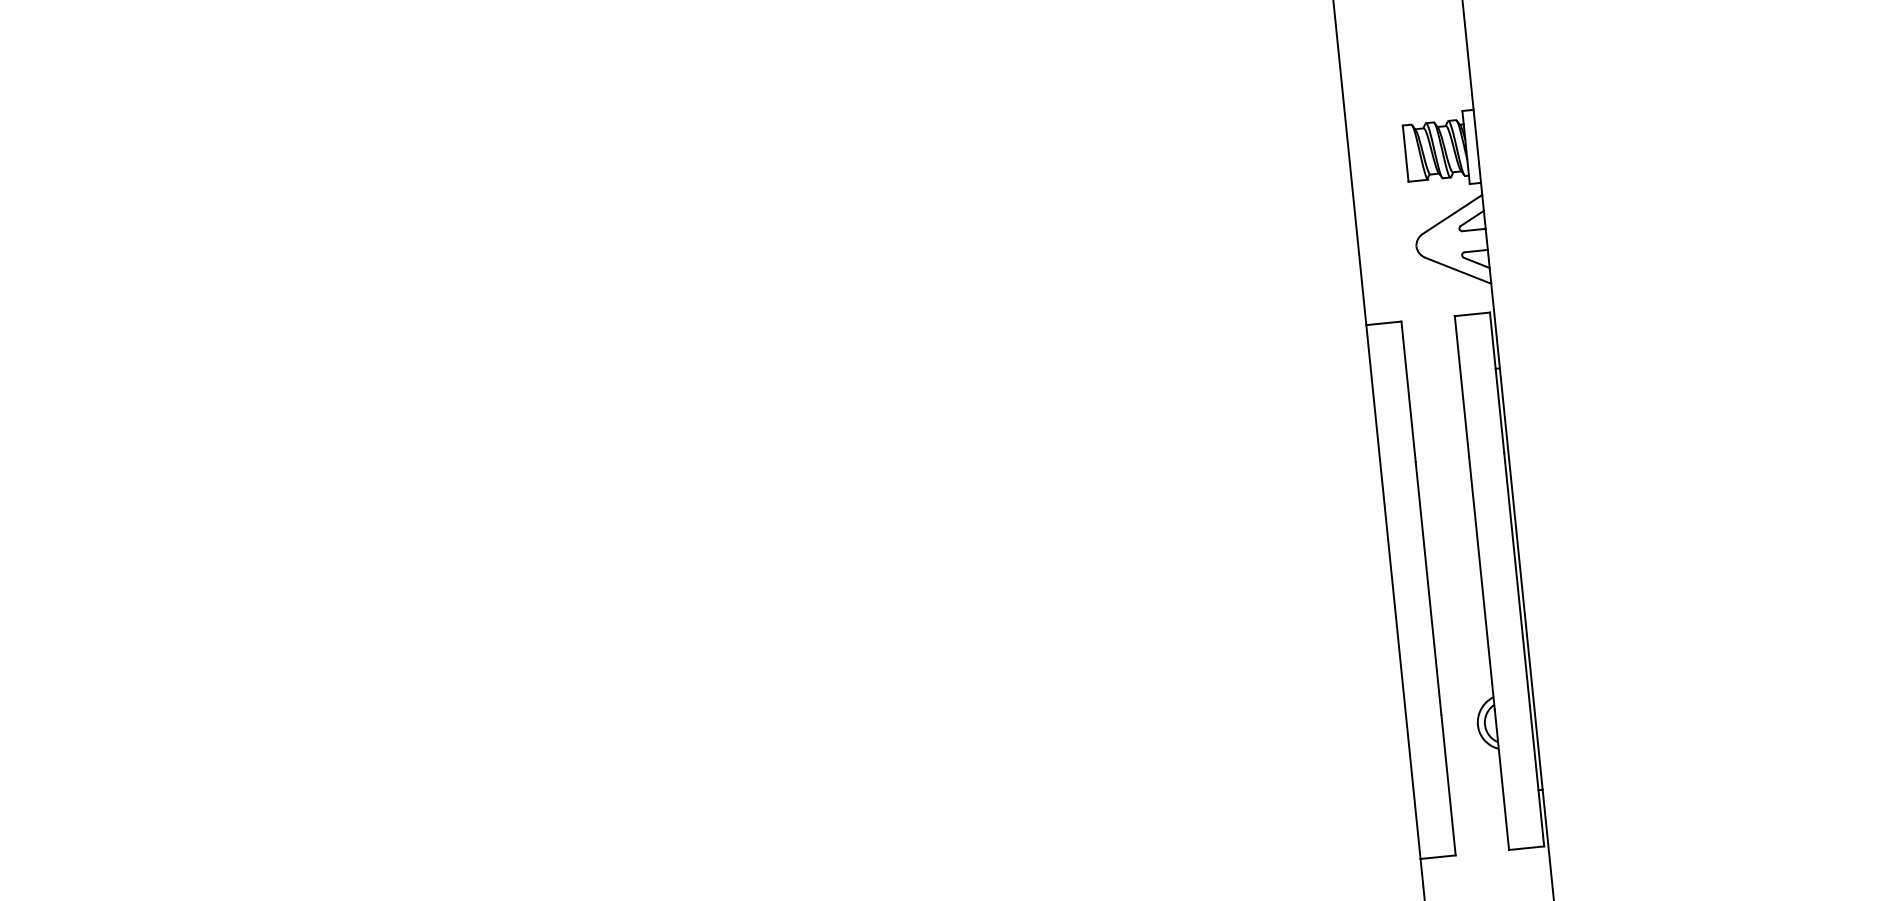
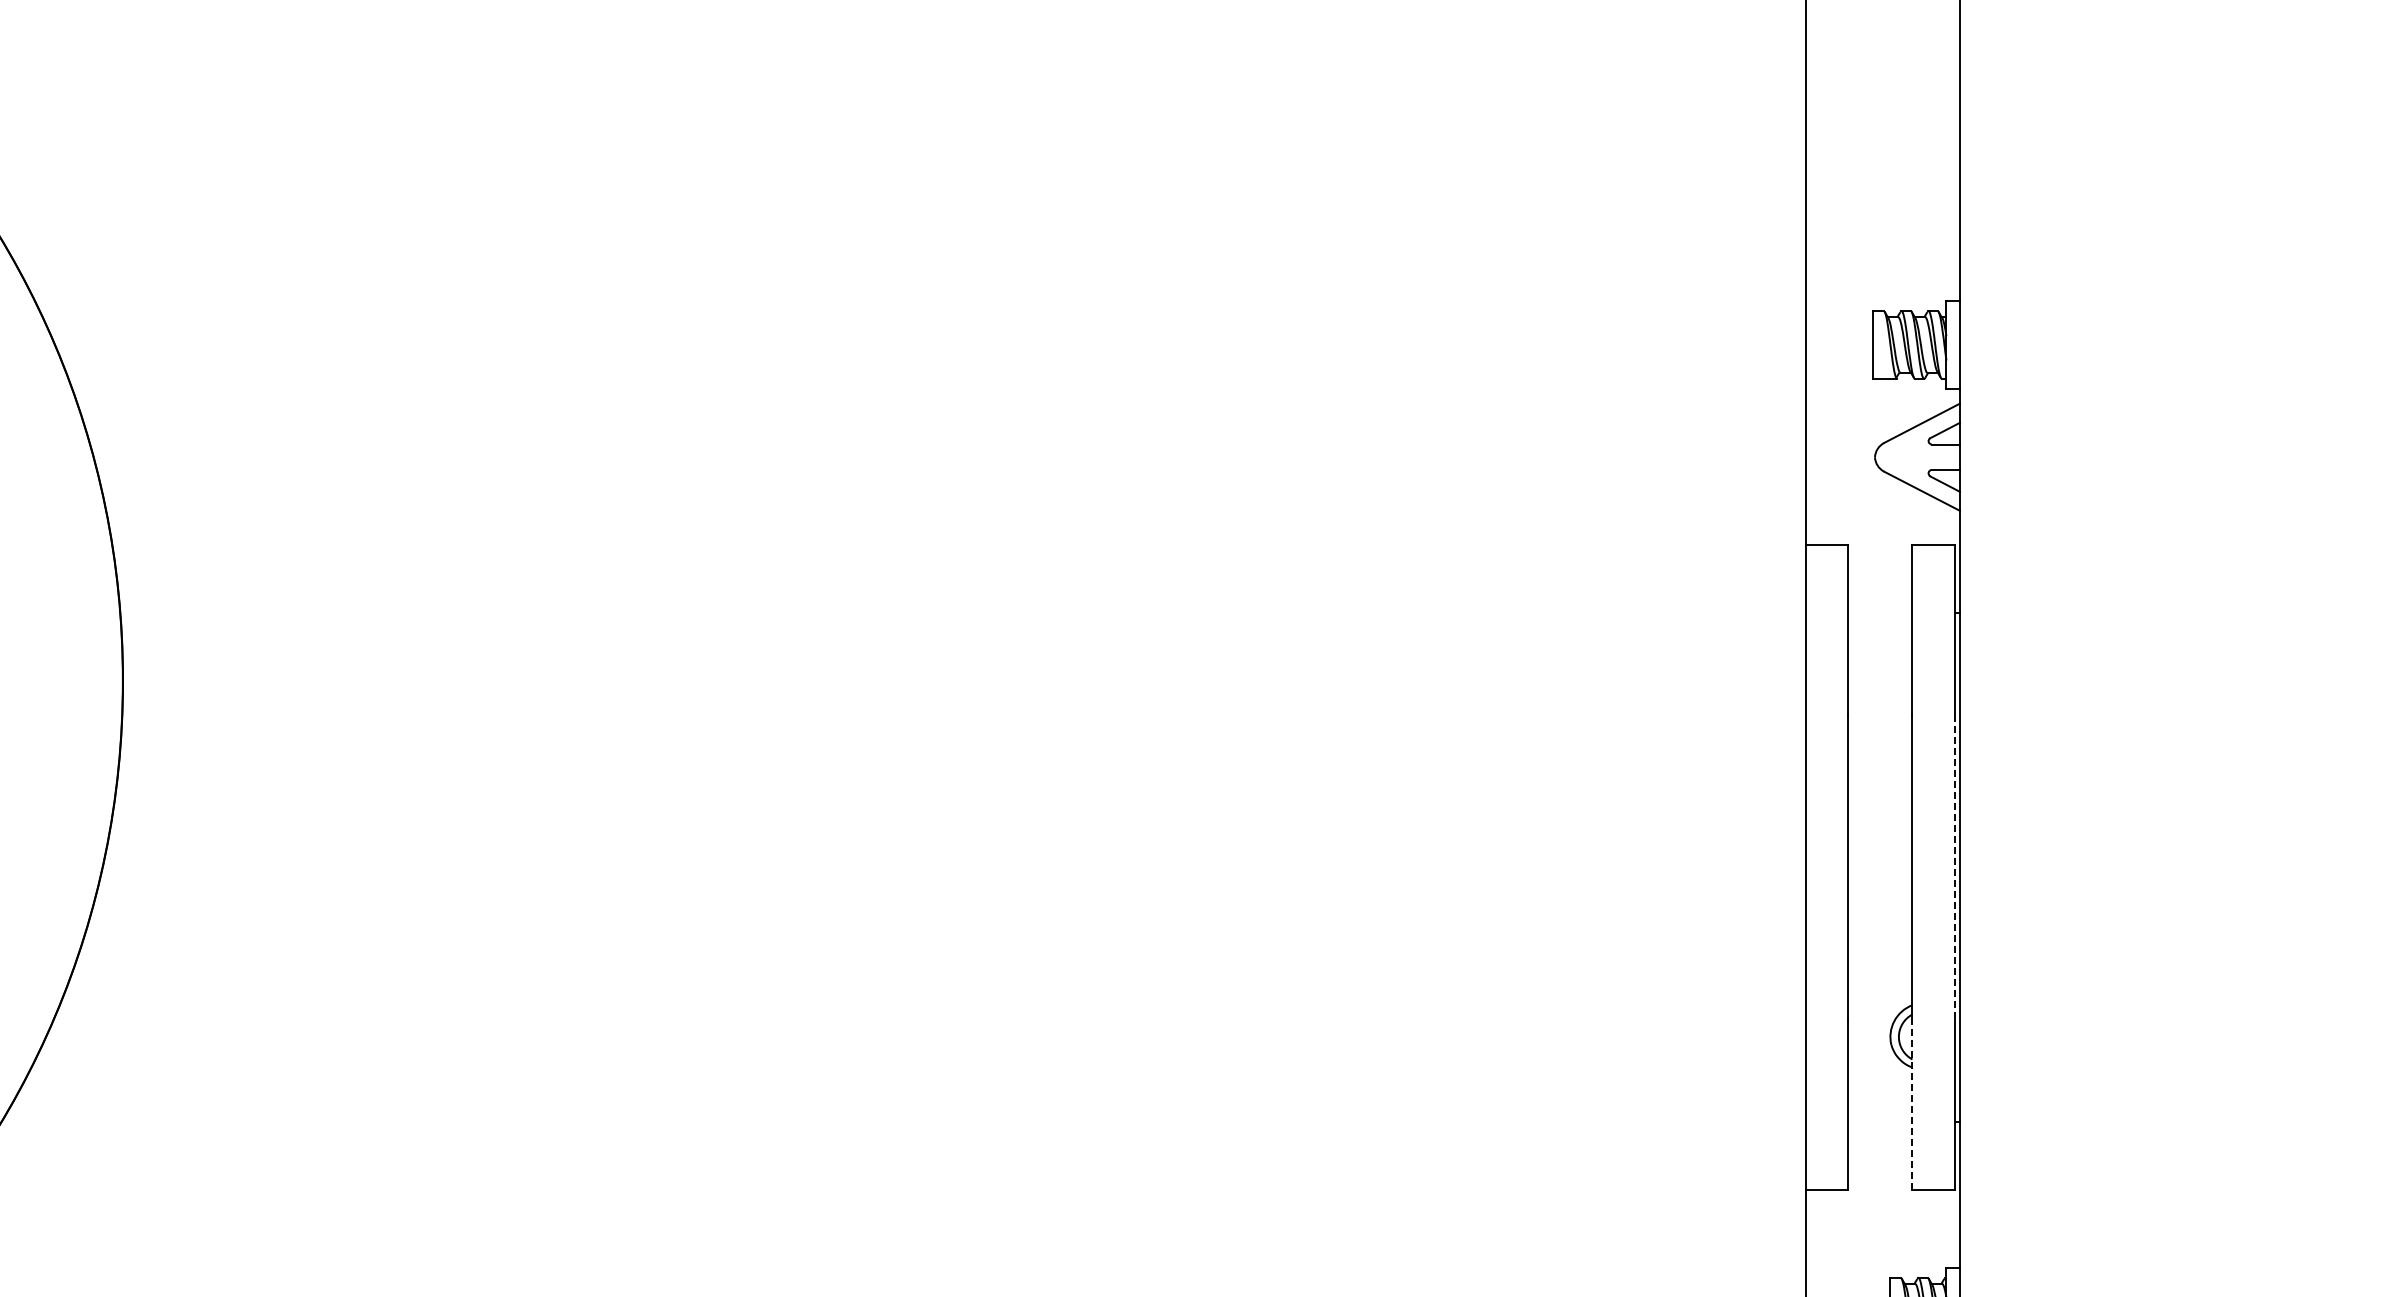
line: (1516, 579) -> (1954, 867), solid -> dashed
line: (1501, 779) -> (1912, 1104), solid -> dashed

